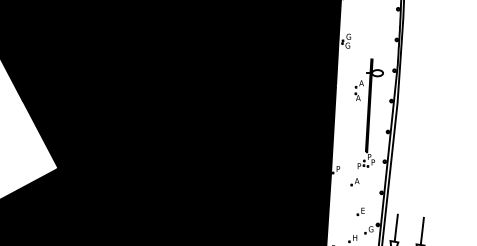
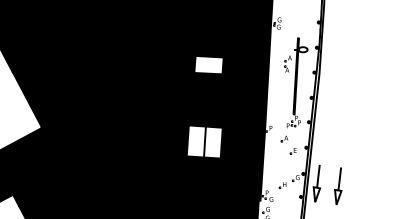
fill: (262, 91) -> (208, 64), removed
fill: (257, 185) -> (204, 141), removed
part: (359, 212) -> (292, 151), moved

